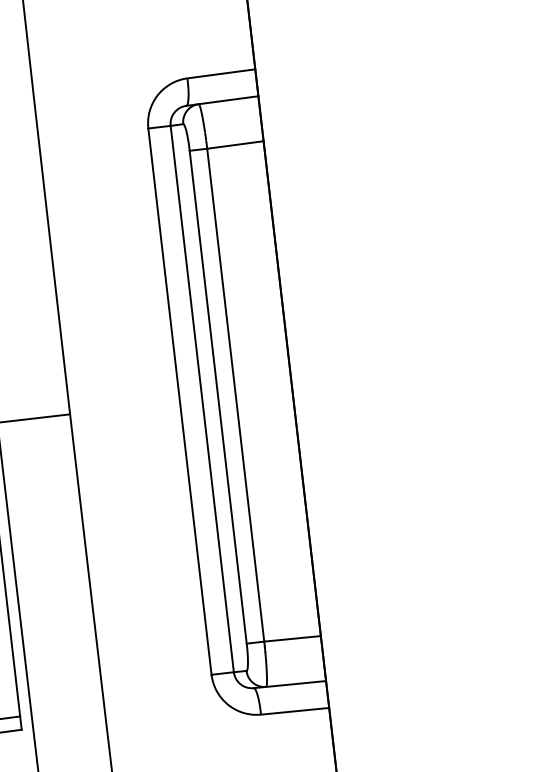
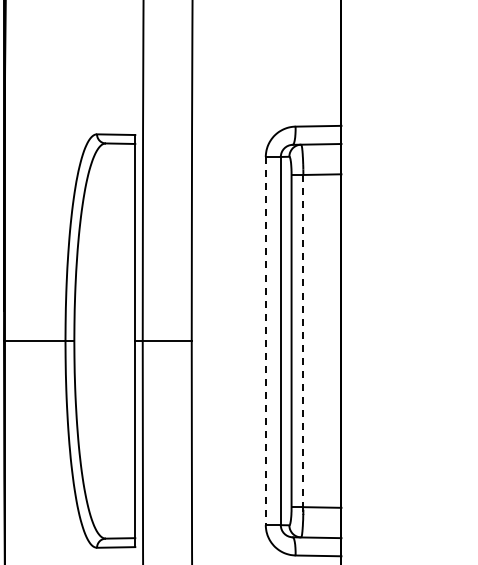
line: (235, 395) -> (303, 341), solid -> dashed
line: (179, 402) -> (265, 341), solid -> dashed

